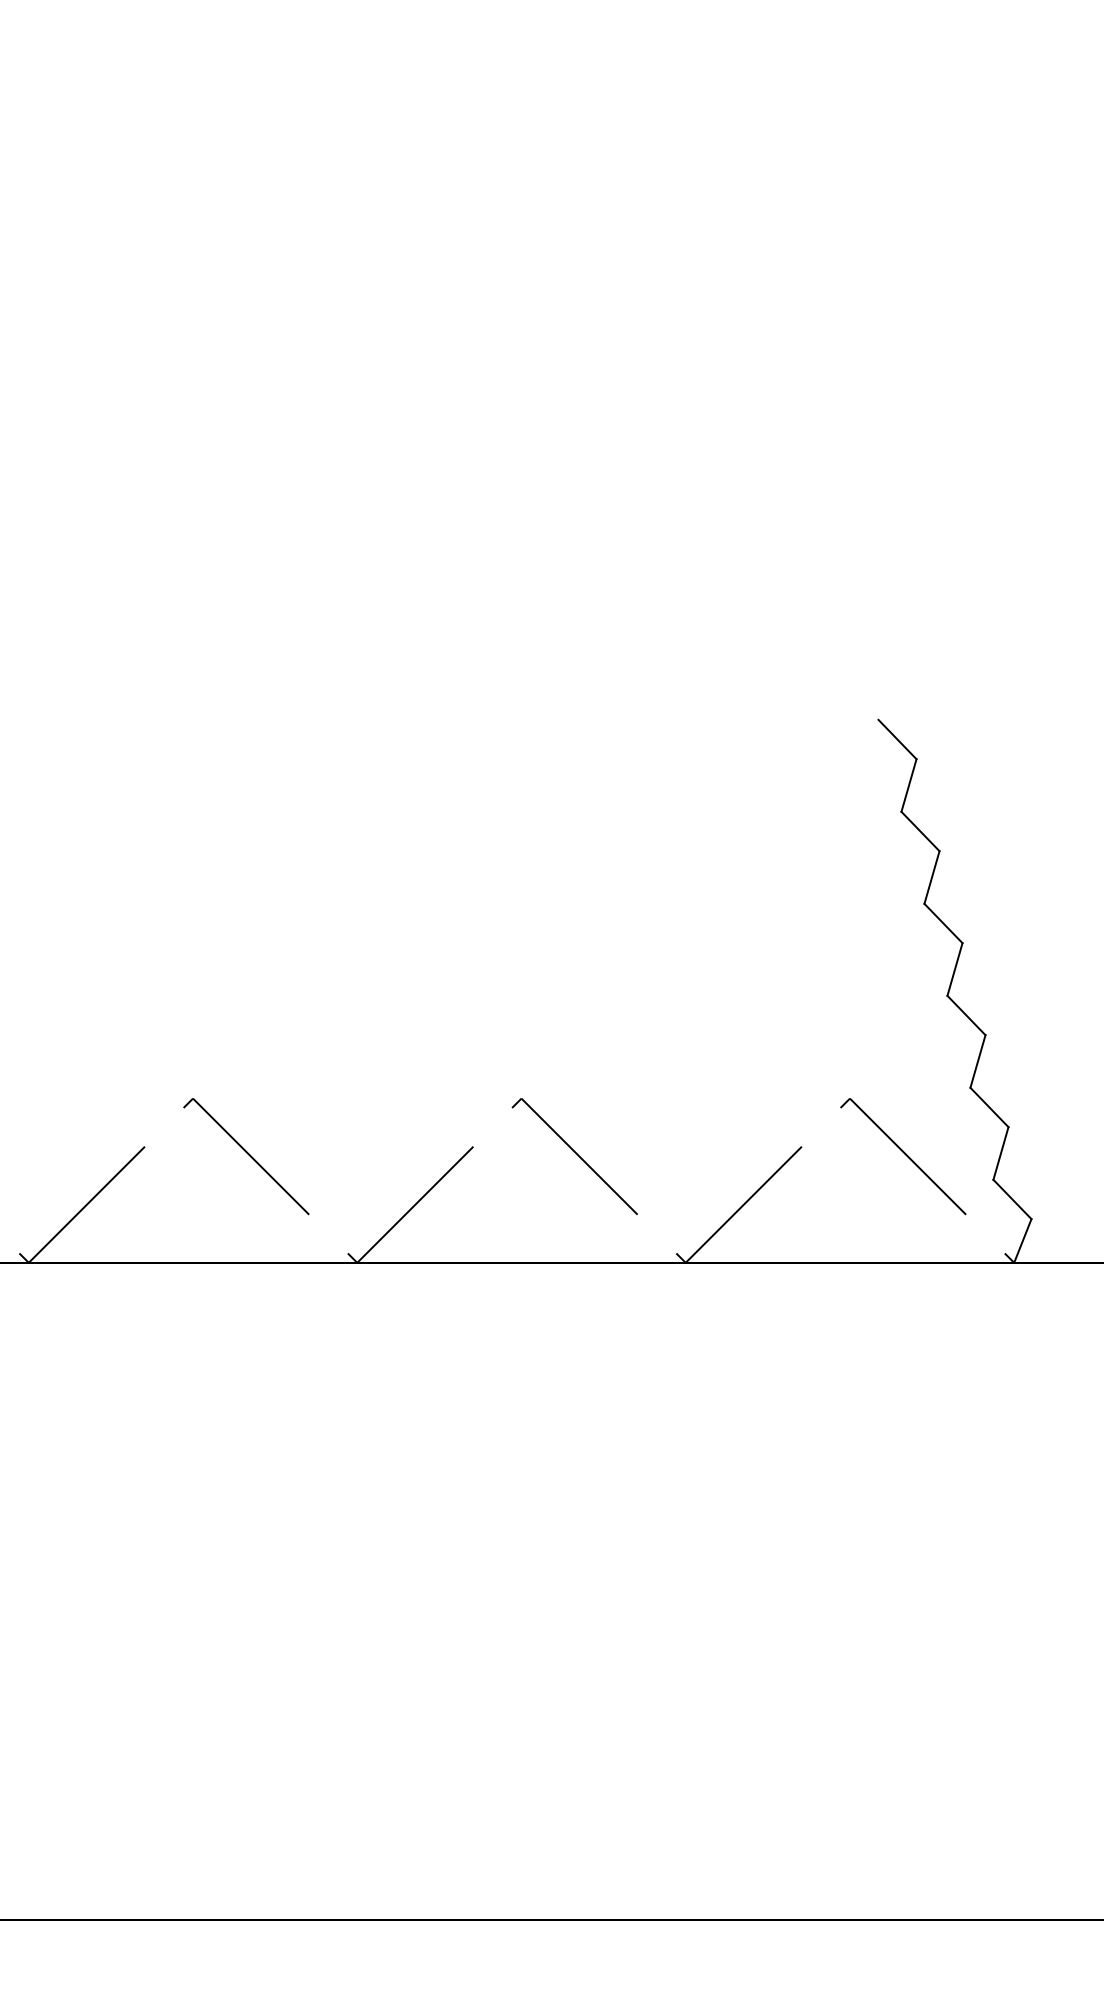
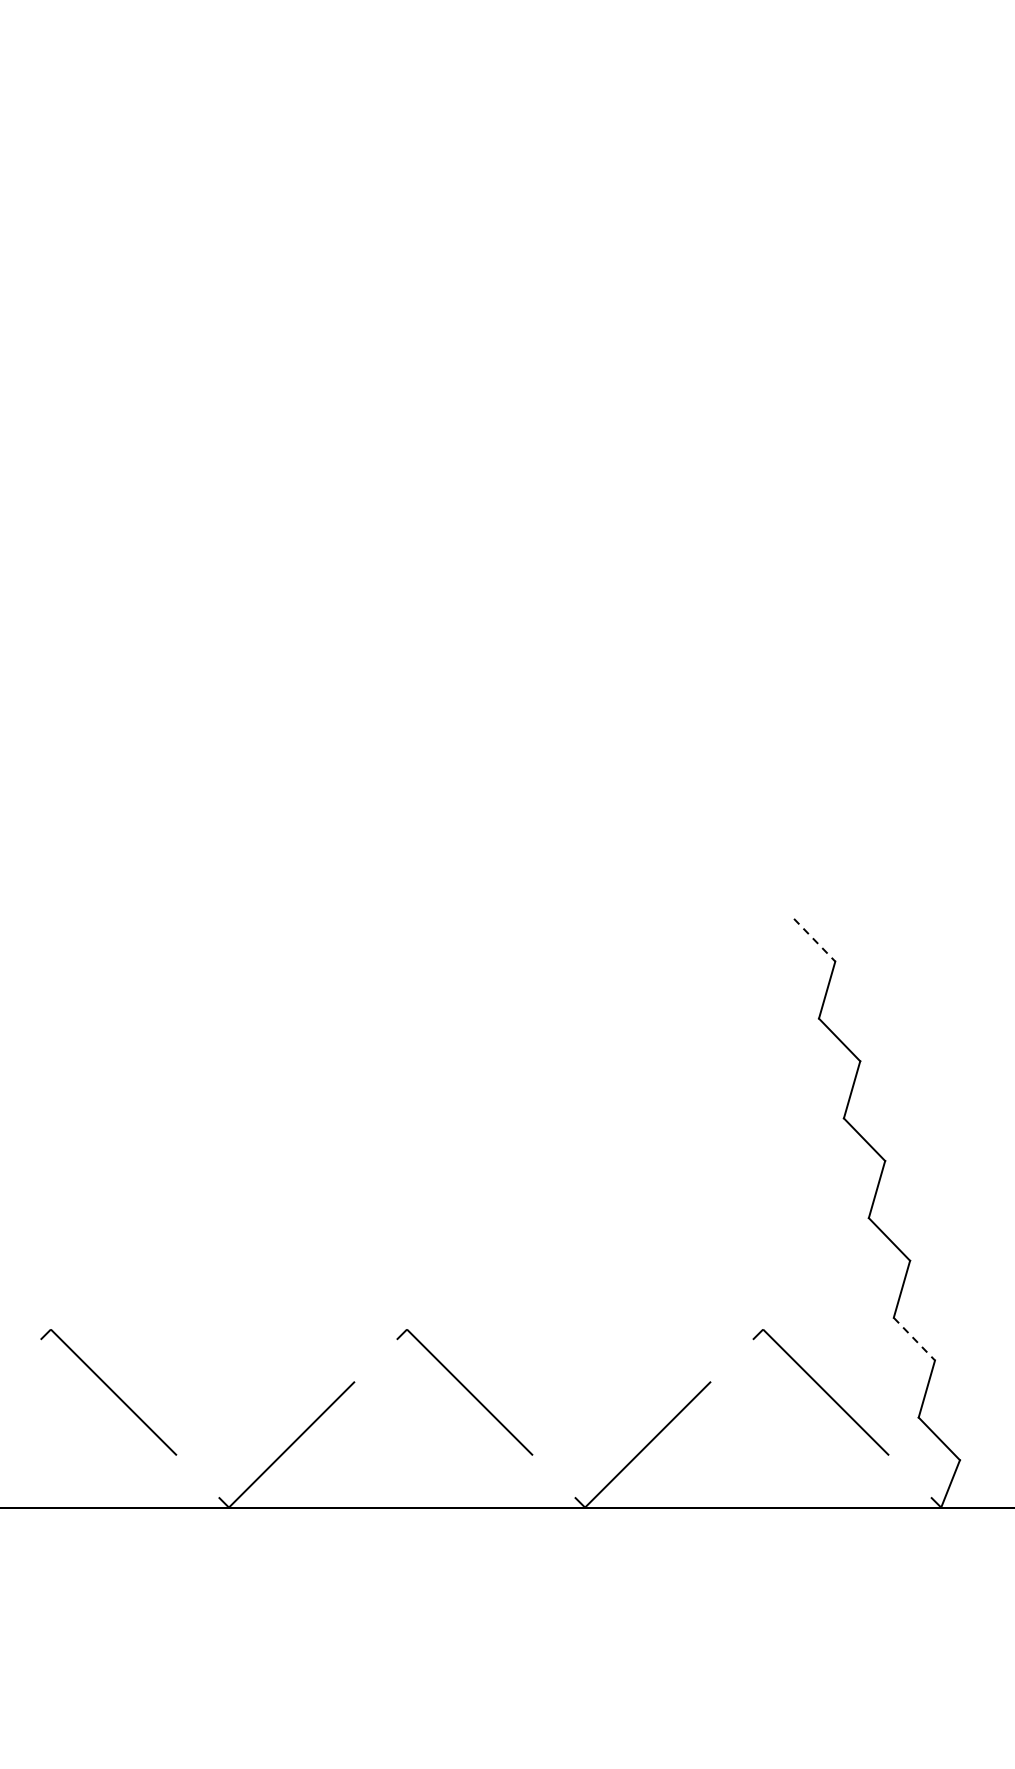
line: (897, 739) -> (814, 940), solid -> dashed
line: (989, 1107) -> (914, 1339), solid -> dashed

